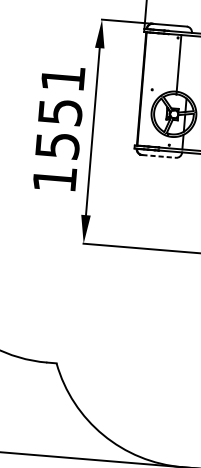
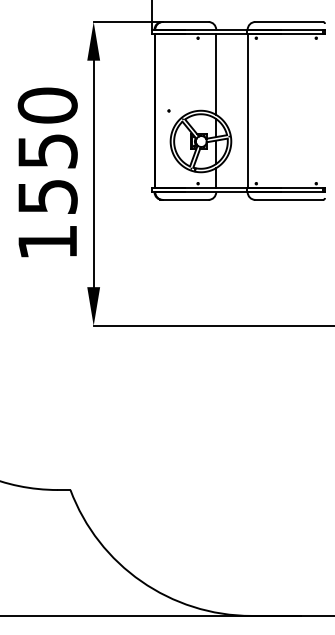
line: (179, 64) -> (216, 73), moved
text: (62, 78) -> (47, 105), 1551 -> 1550
line: (159, 156) -> (185, 199), dashed -> solid

